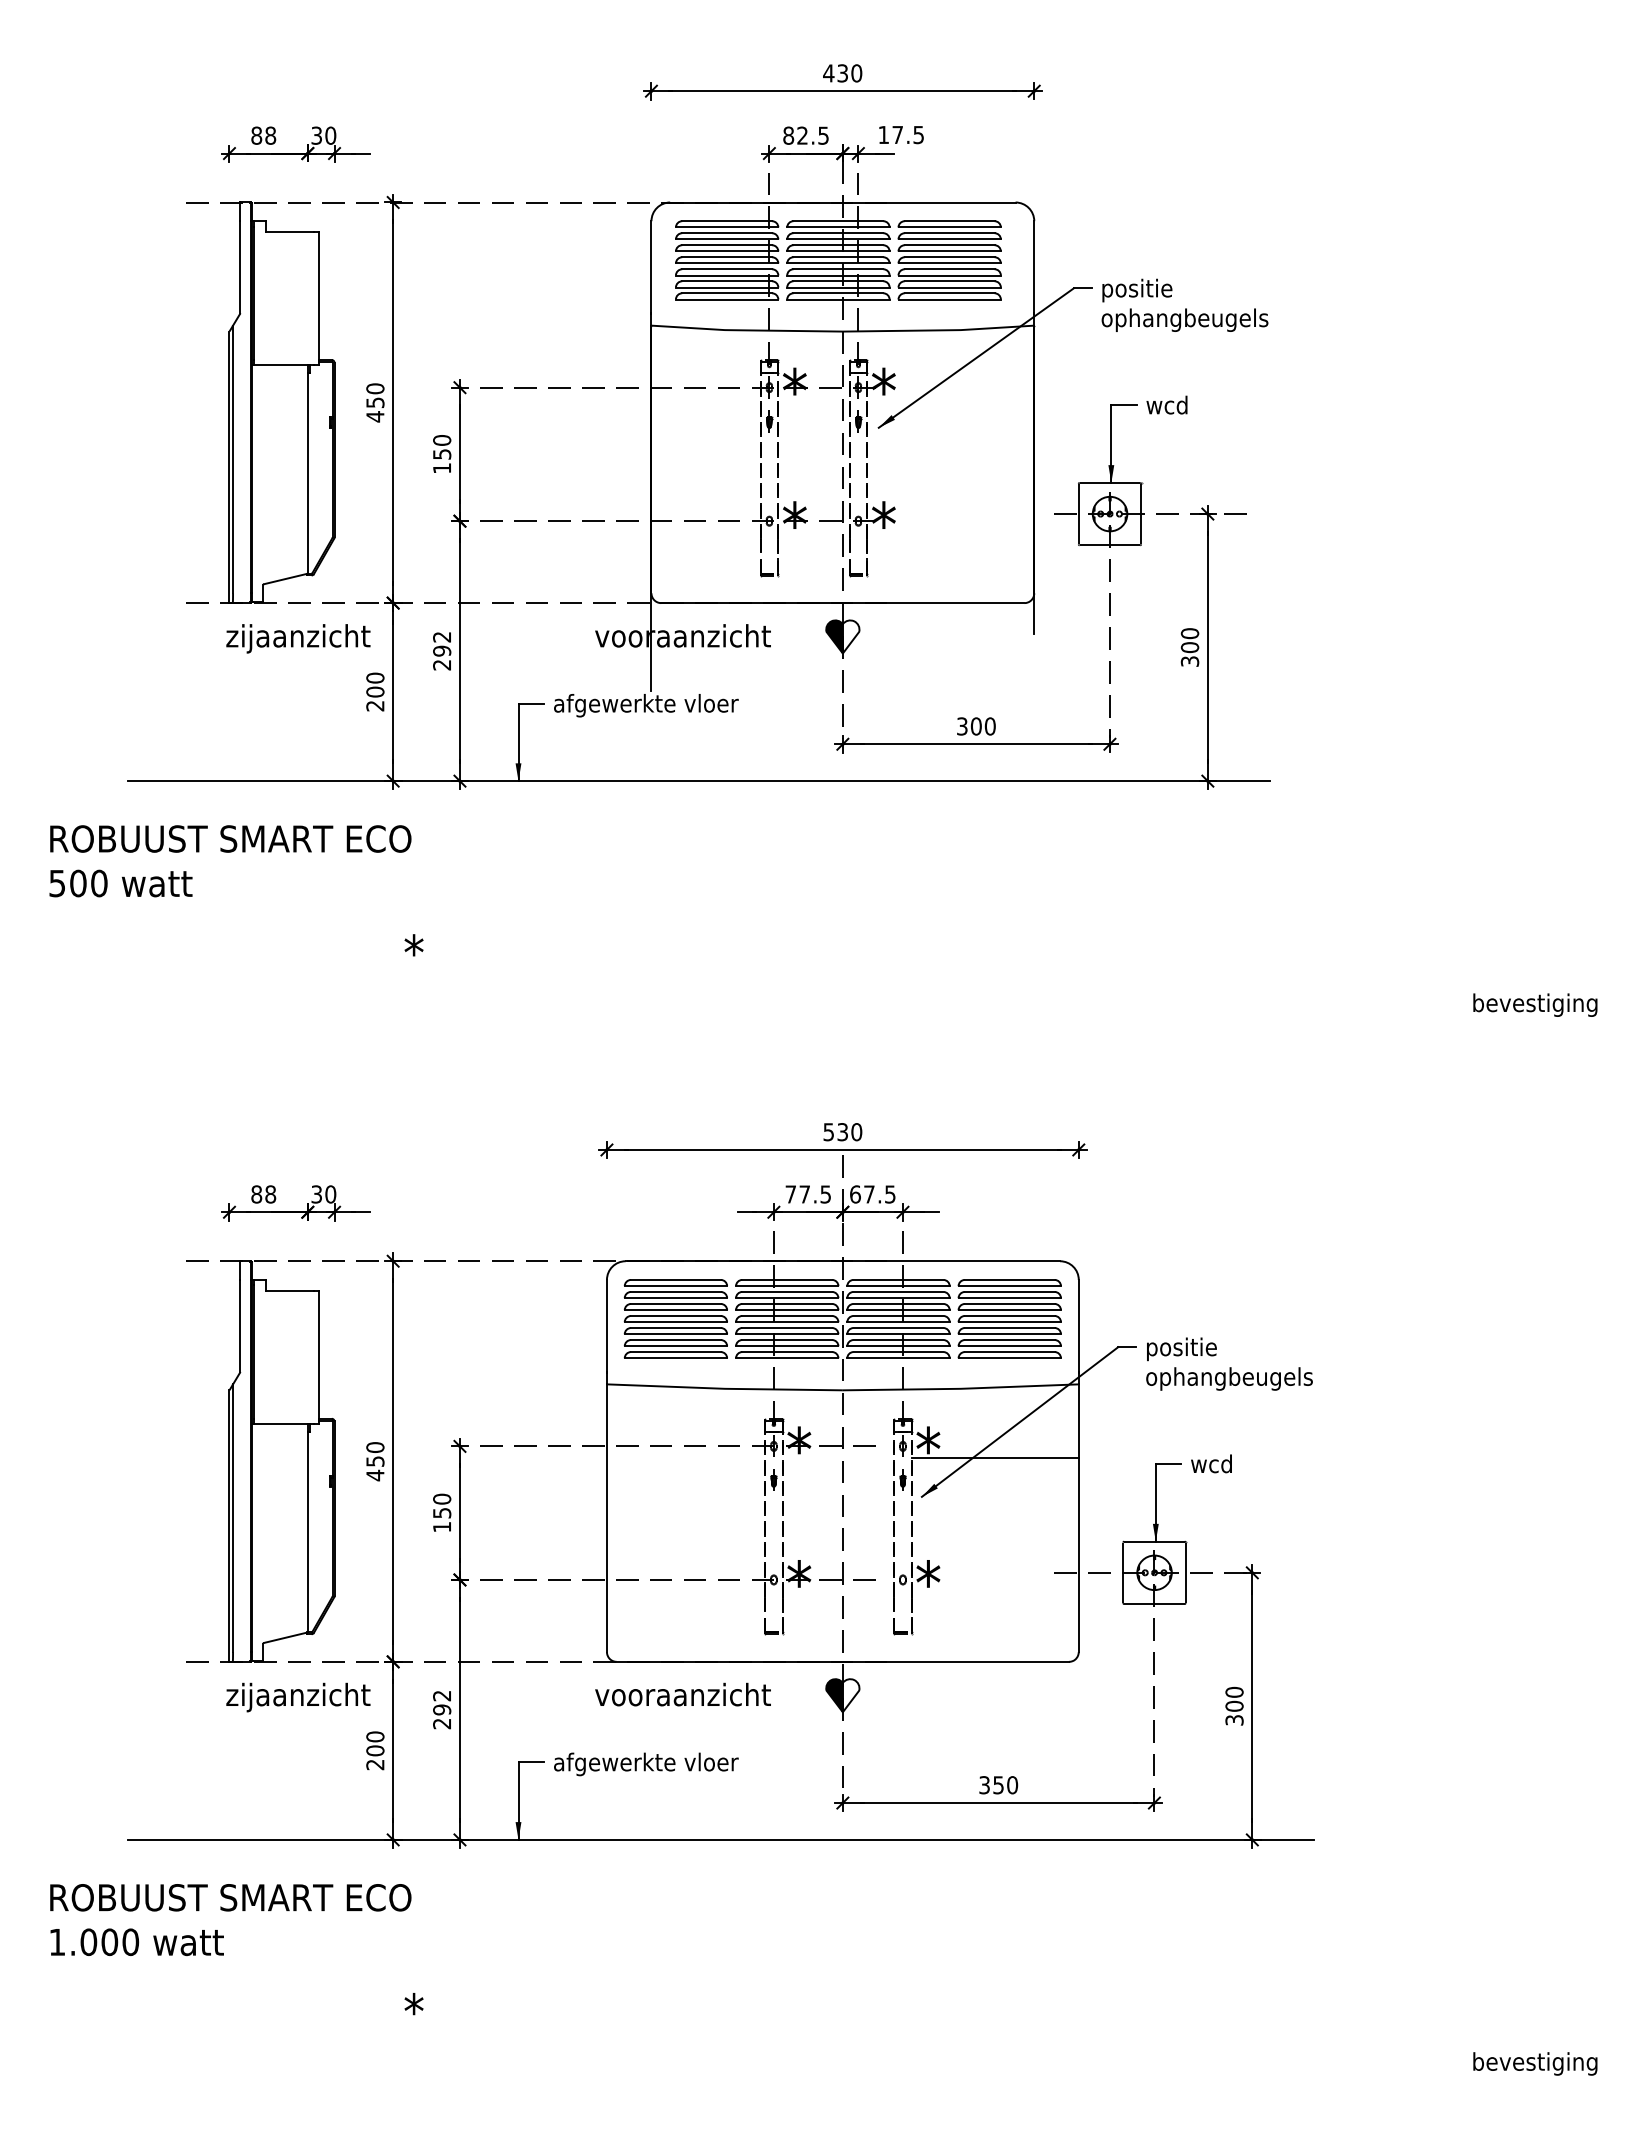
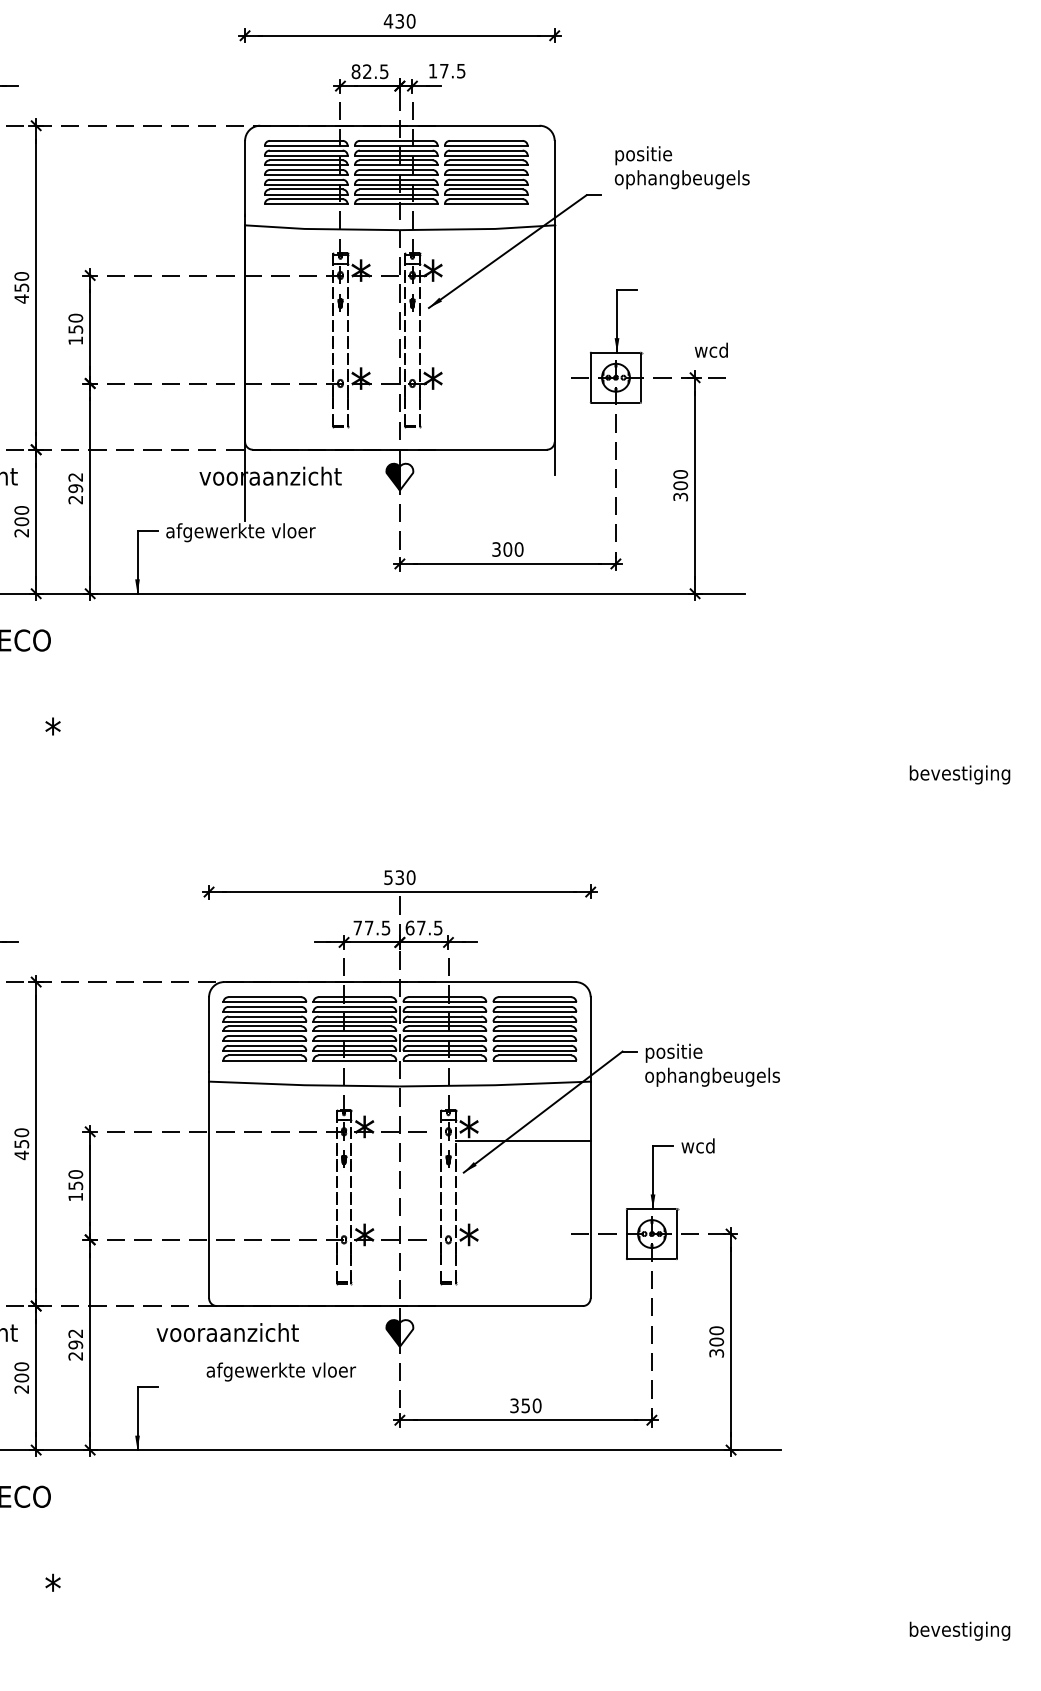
text: (1184, 304) -> (681, 166), moved
text: (1166, 404) -> (710, 349), moved
text: (682, 1694) -> (227, 1332), moved
text: (646, 1764) -> (281, 1372), moved

